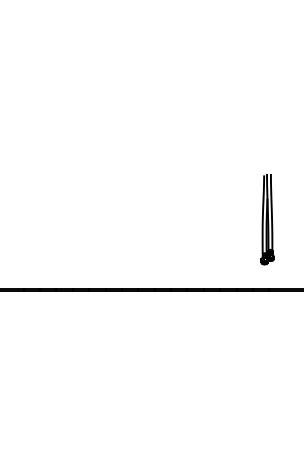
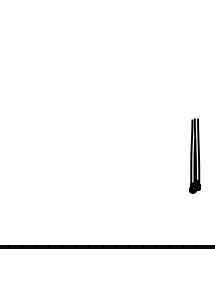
part: (267, 219) -> (195, 155), moved

